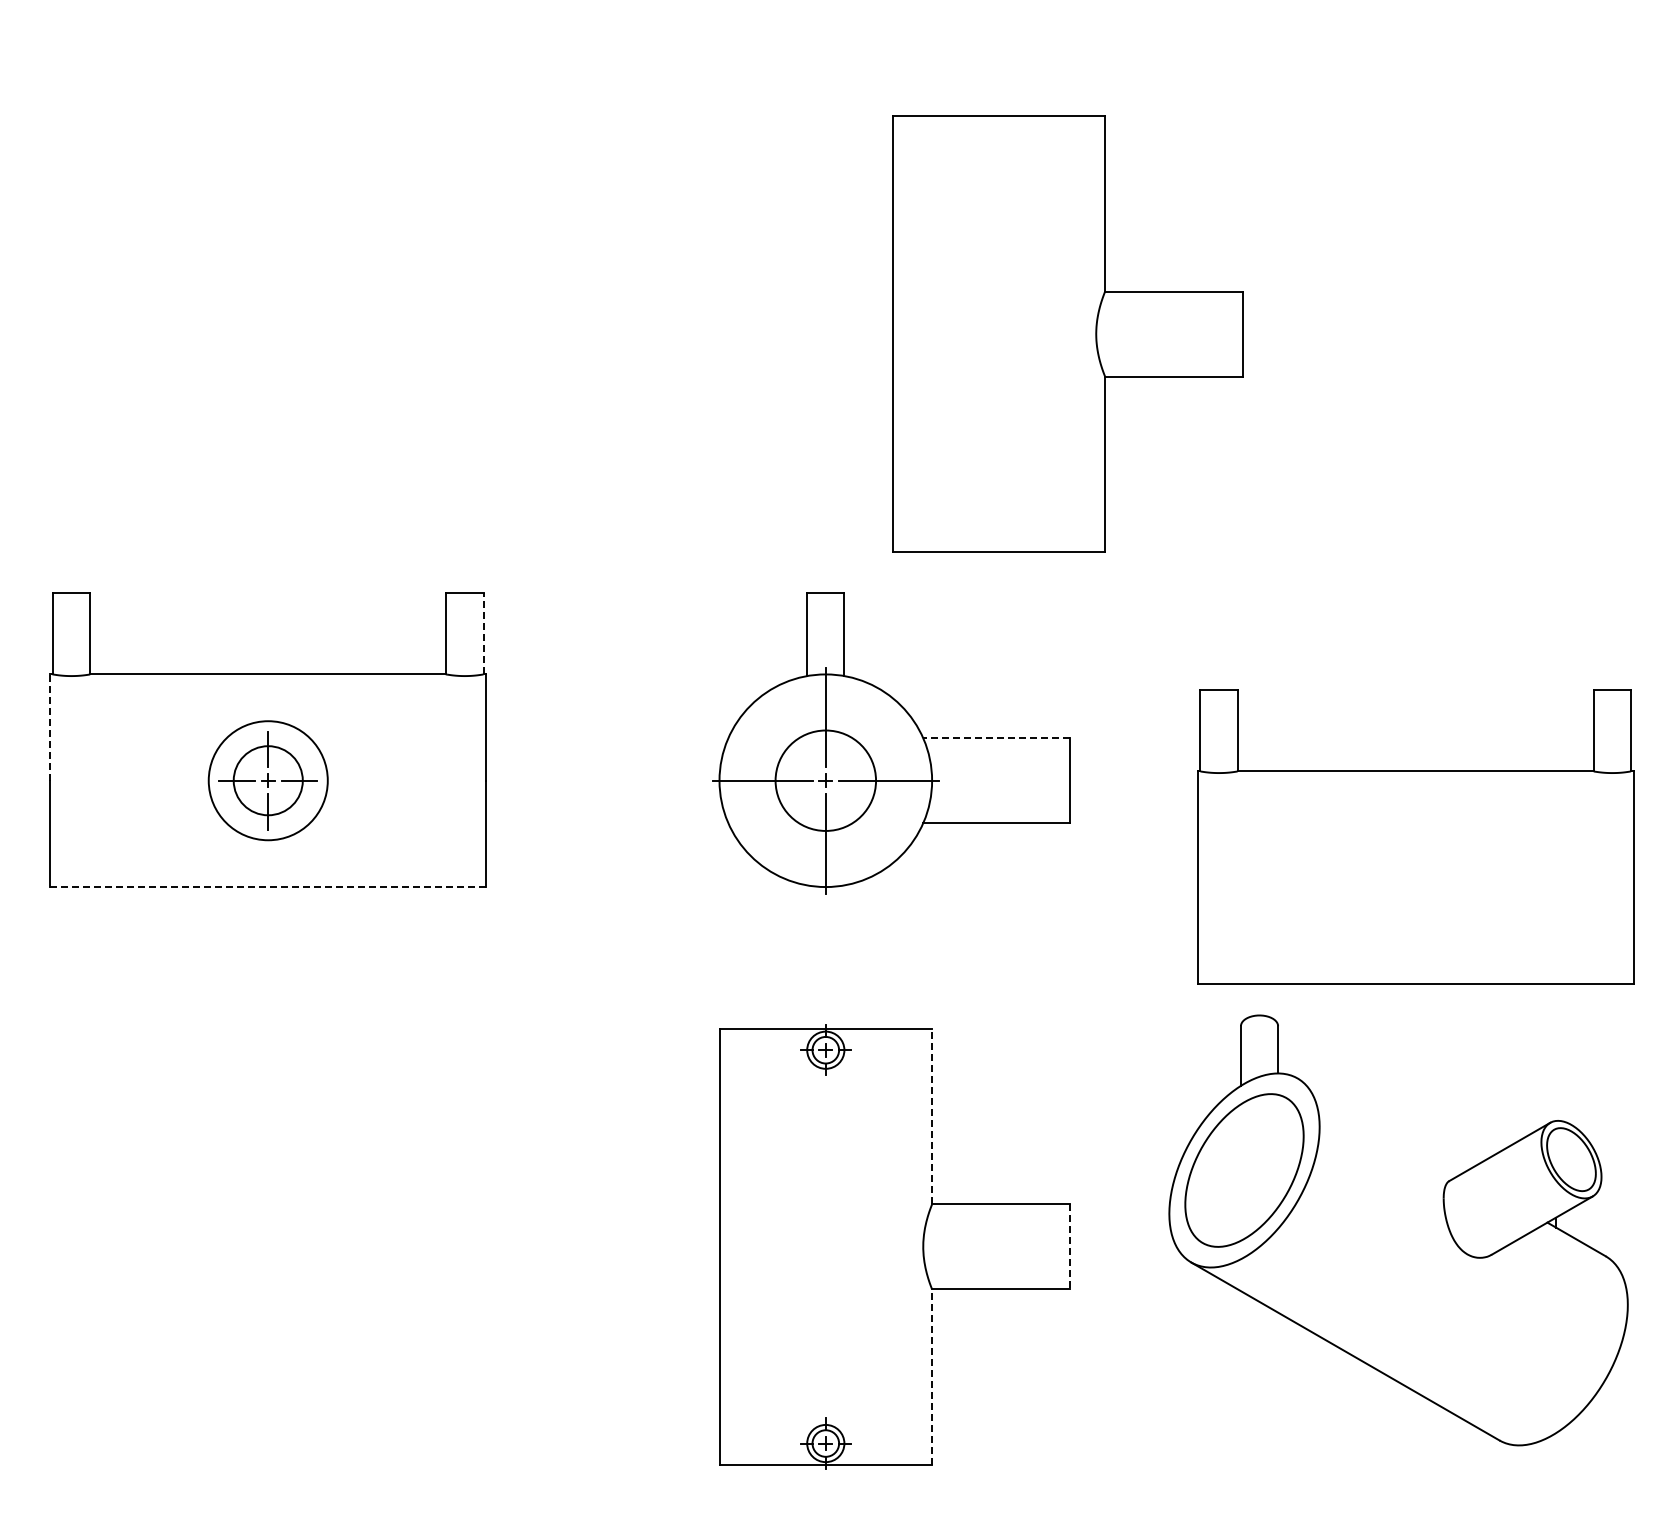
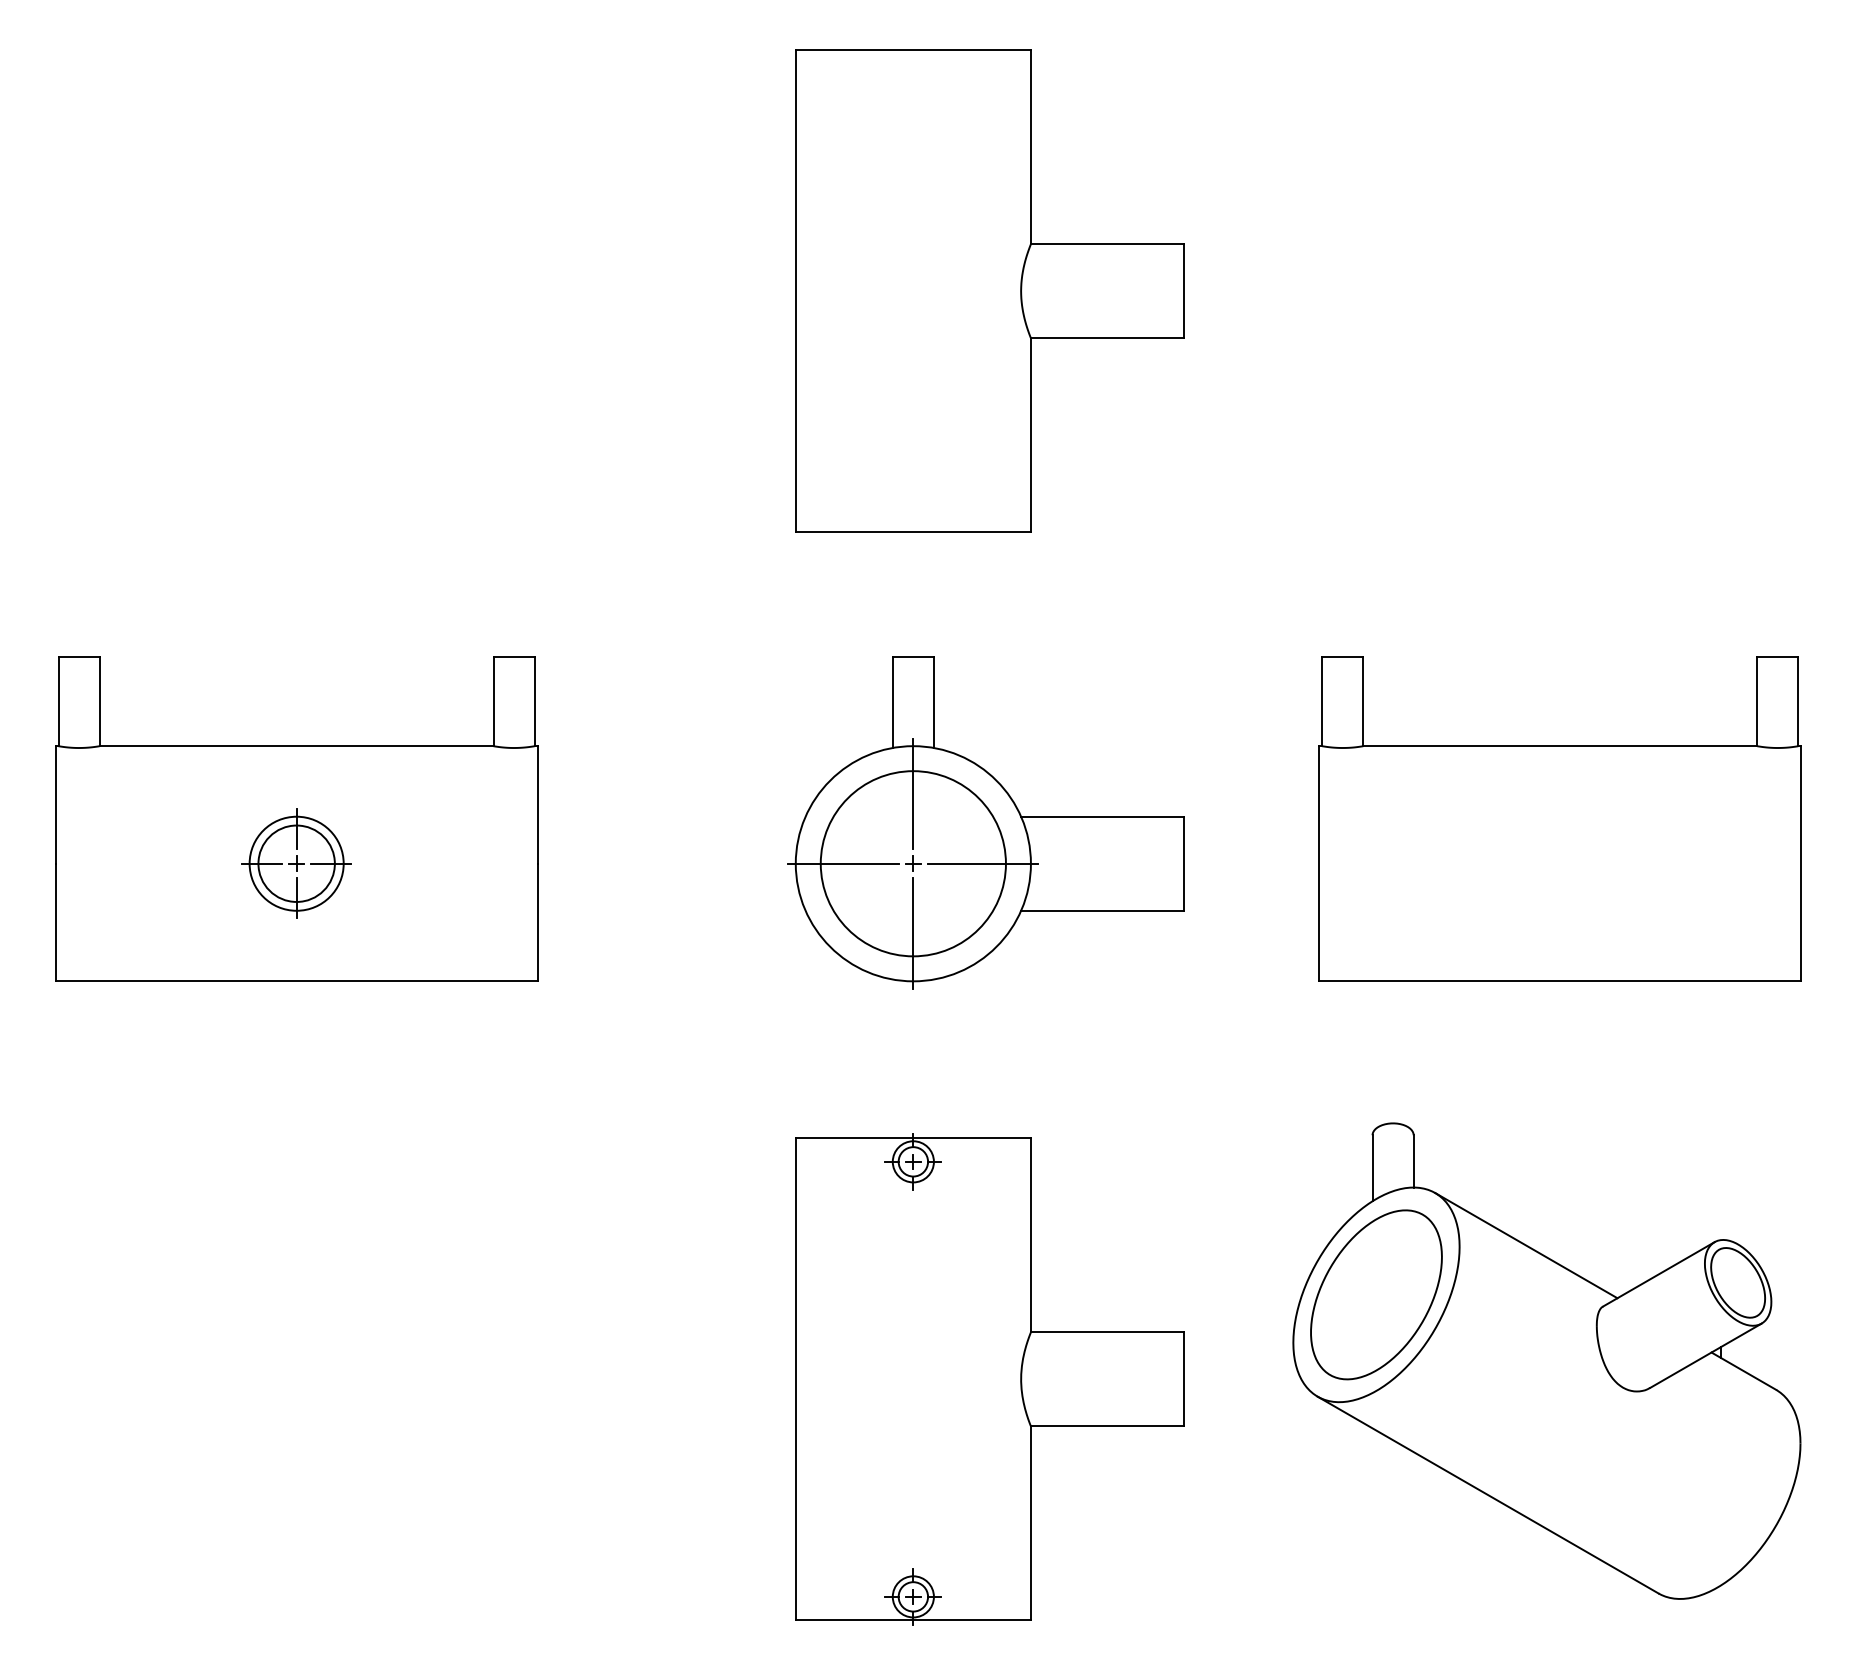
part: (1067, 333) -> (989, 290), moved
line: (483, 633) -> (534, 700), dashed -> solid
line: (50, 727) -> (55, 804), dashed -> solid
line: (996, 738) -> (1102, 817), dashed -> solid
circle: (267, 780) -> (295, 863), size x0.71
circle: (825, 780) -> (913, 863), size x1.67
part: (1415, 836) -> (1560, 818), moved
line: (268, 887) -> (296, 981), dashed -> solid
line: (932, 1116) -> (1031, 1235), dashed -> solid
line: (1379, 1125) -> (1525, 1245), added
line: (1070, 1246) -> (1184, 1378), dashed -> solid
line: (932, 1377) -> (1031, 1523), dashed -> solid

